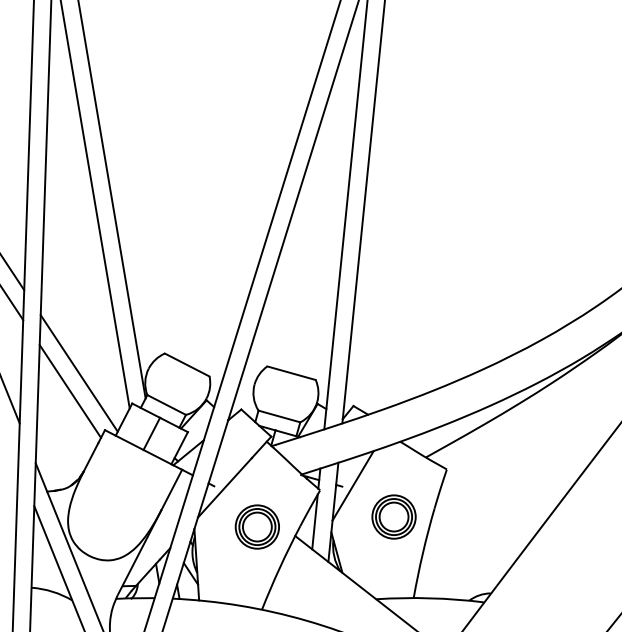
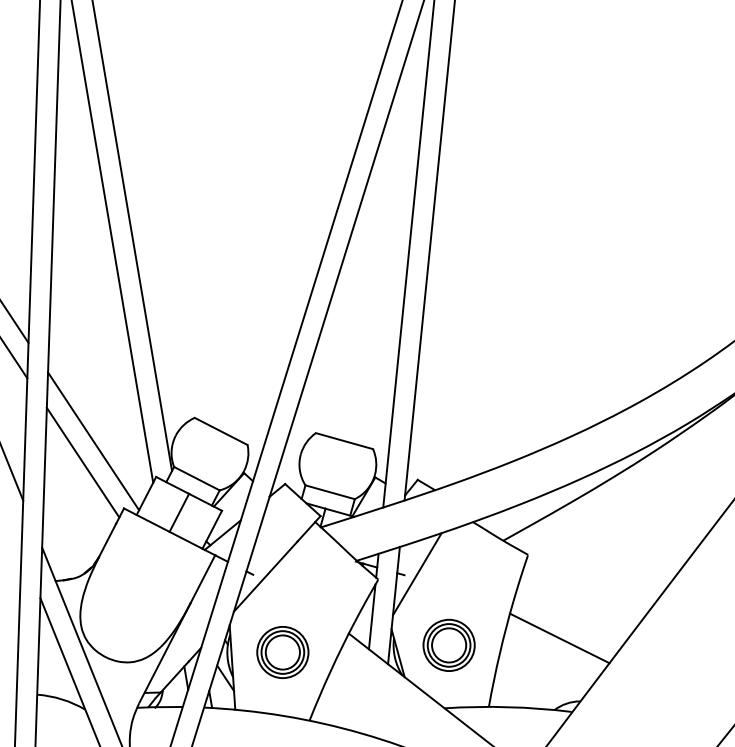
part: (393, 516) -> (448, 644), moved
part: (256, 526) -> (281, 651), moved
line: (473, 540) -> (559, 638), added

